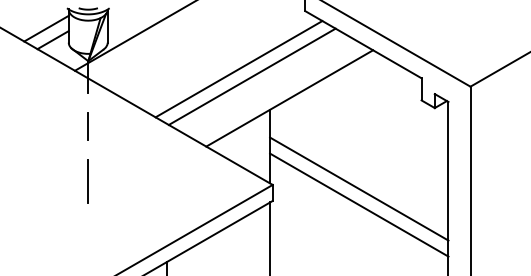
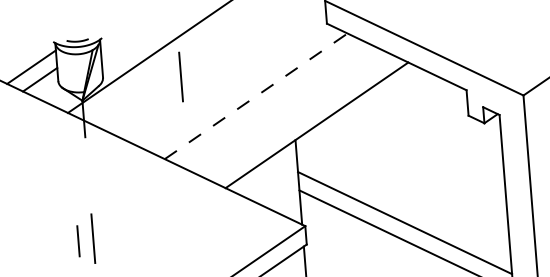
line: (174, 47) -> (180, 77), added
line: (239, 68) -> (256, 95), solid -> dashed
line: (251, 76) -> (271, 103), removed
line: (87, 126) -> (77, 241), moved

